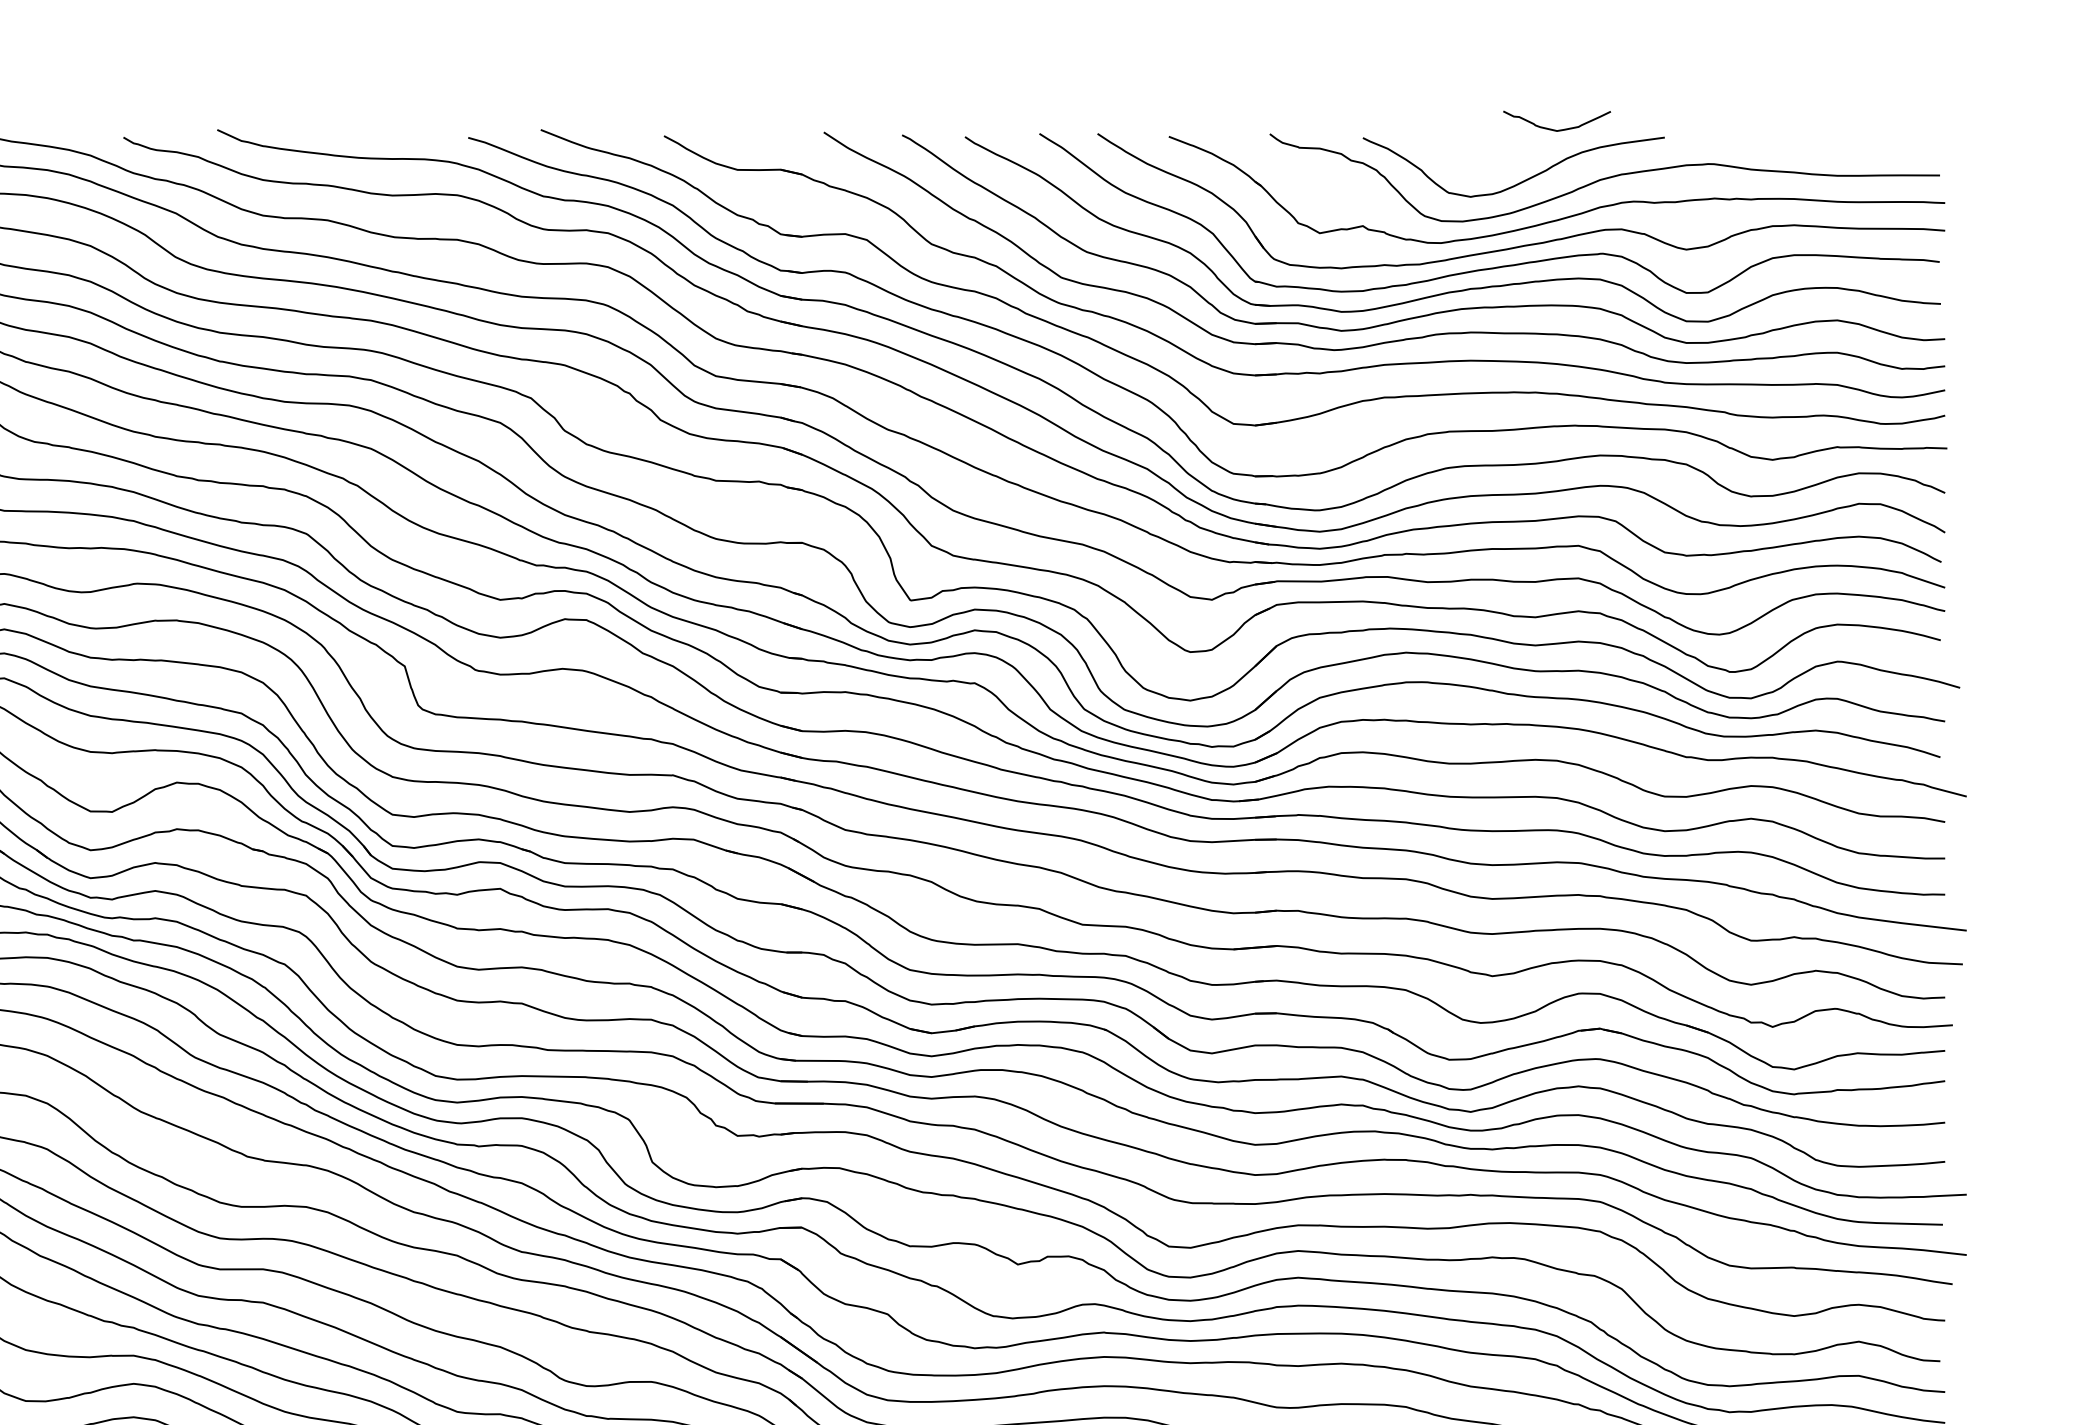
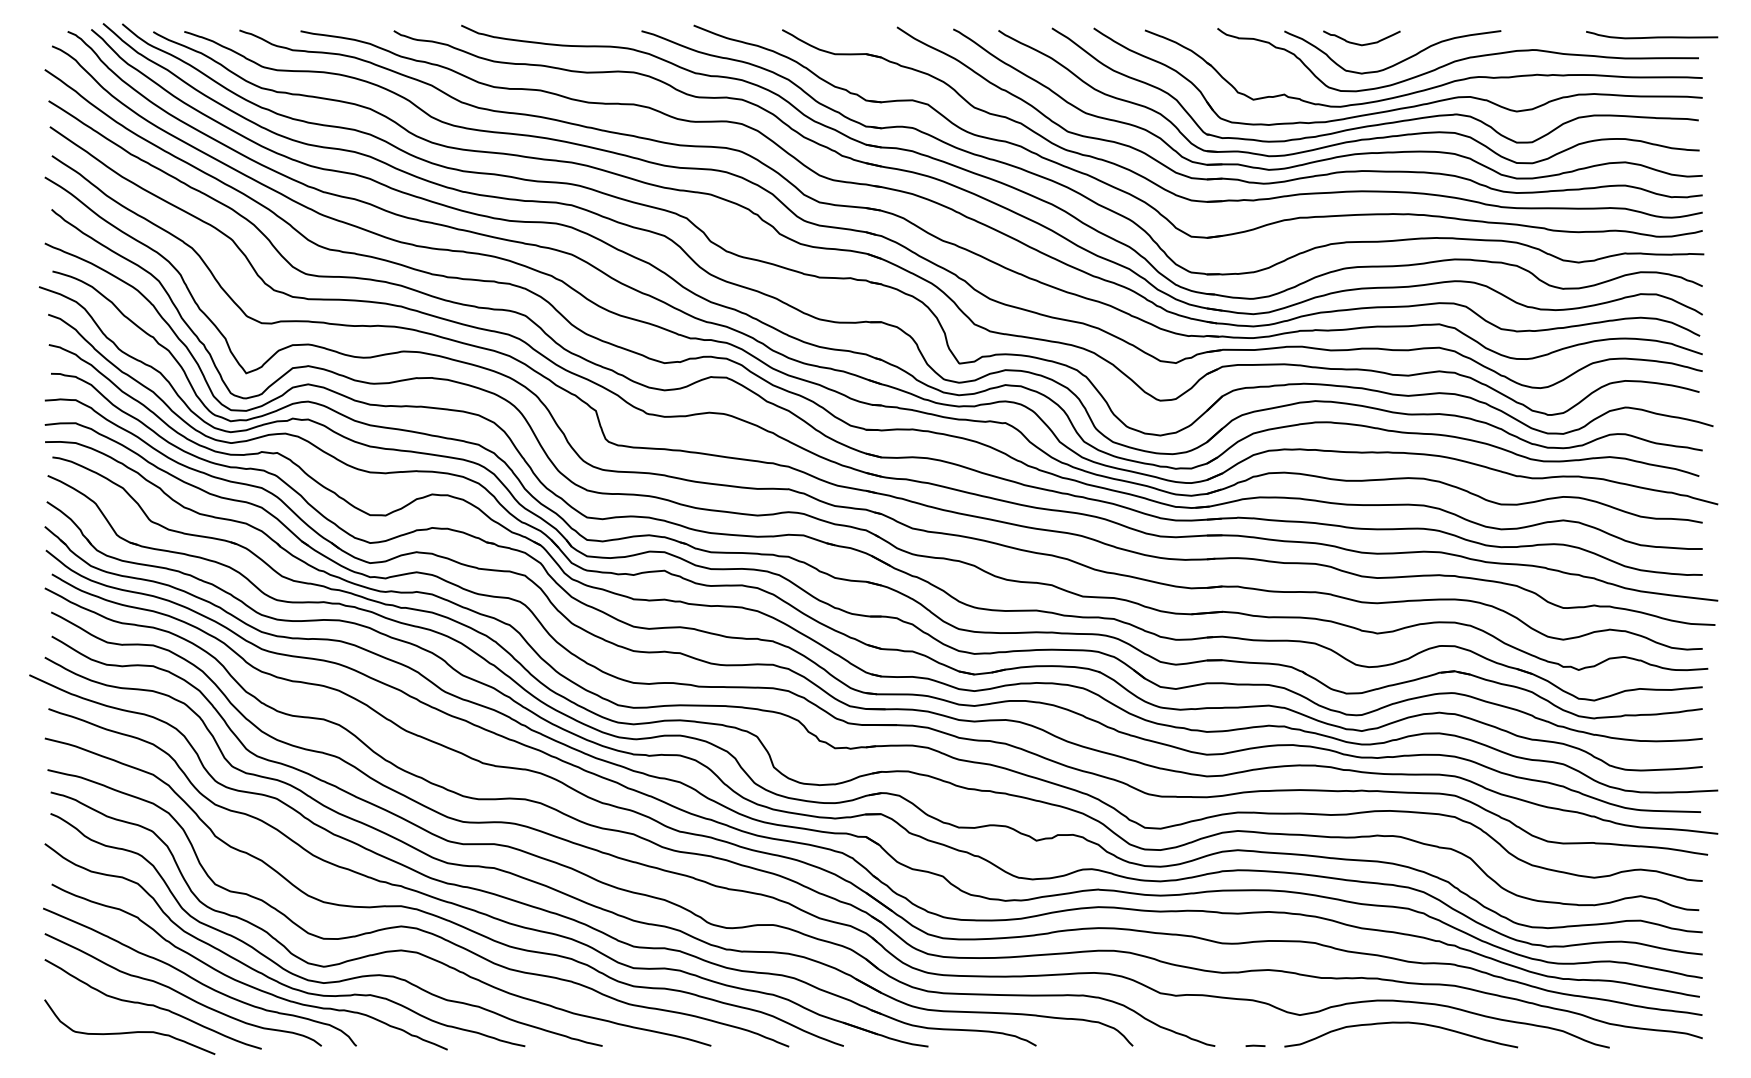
curve: (1553, 128) -> (1359, 43), moved
curve: (1875, 145) -> (1652, 36), added

